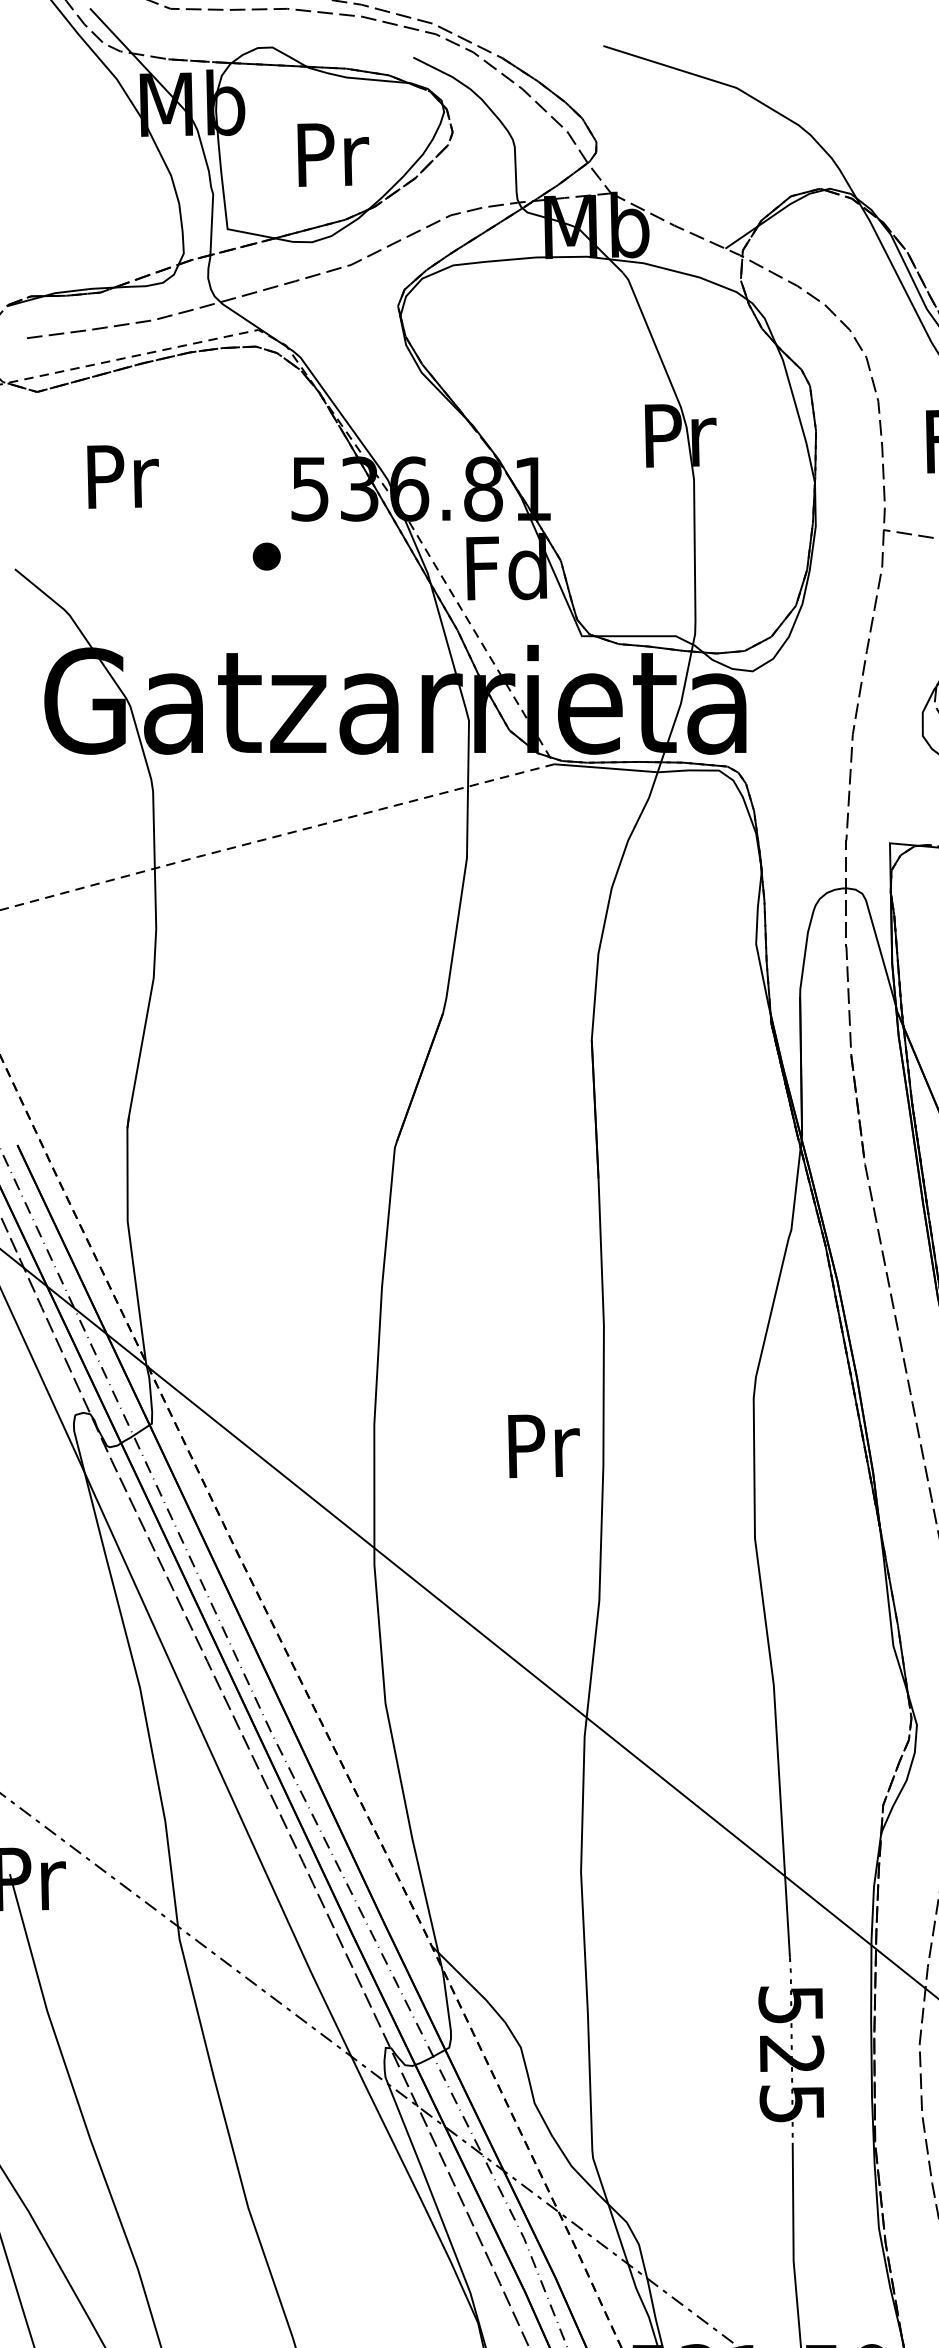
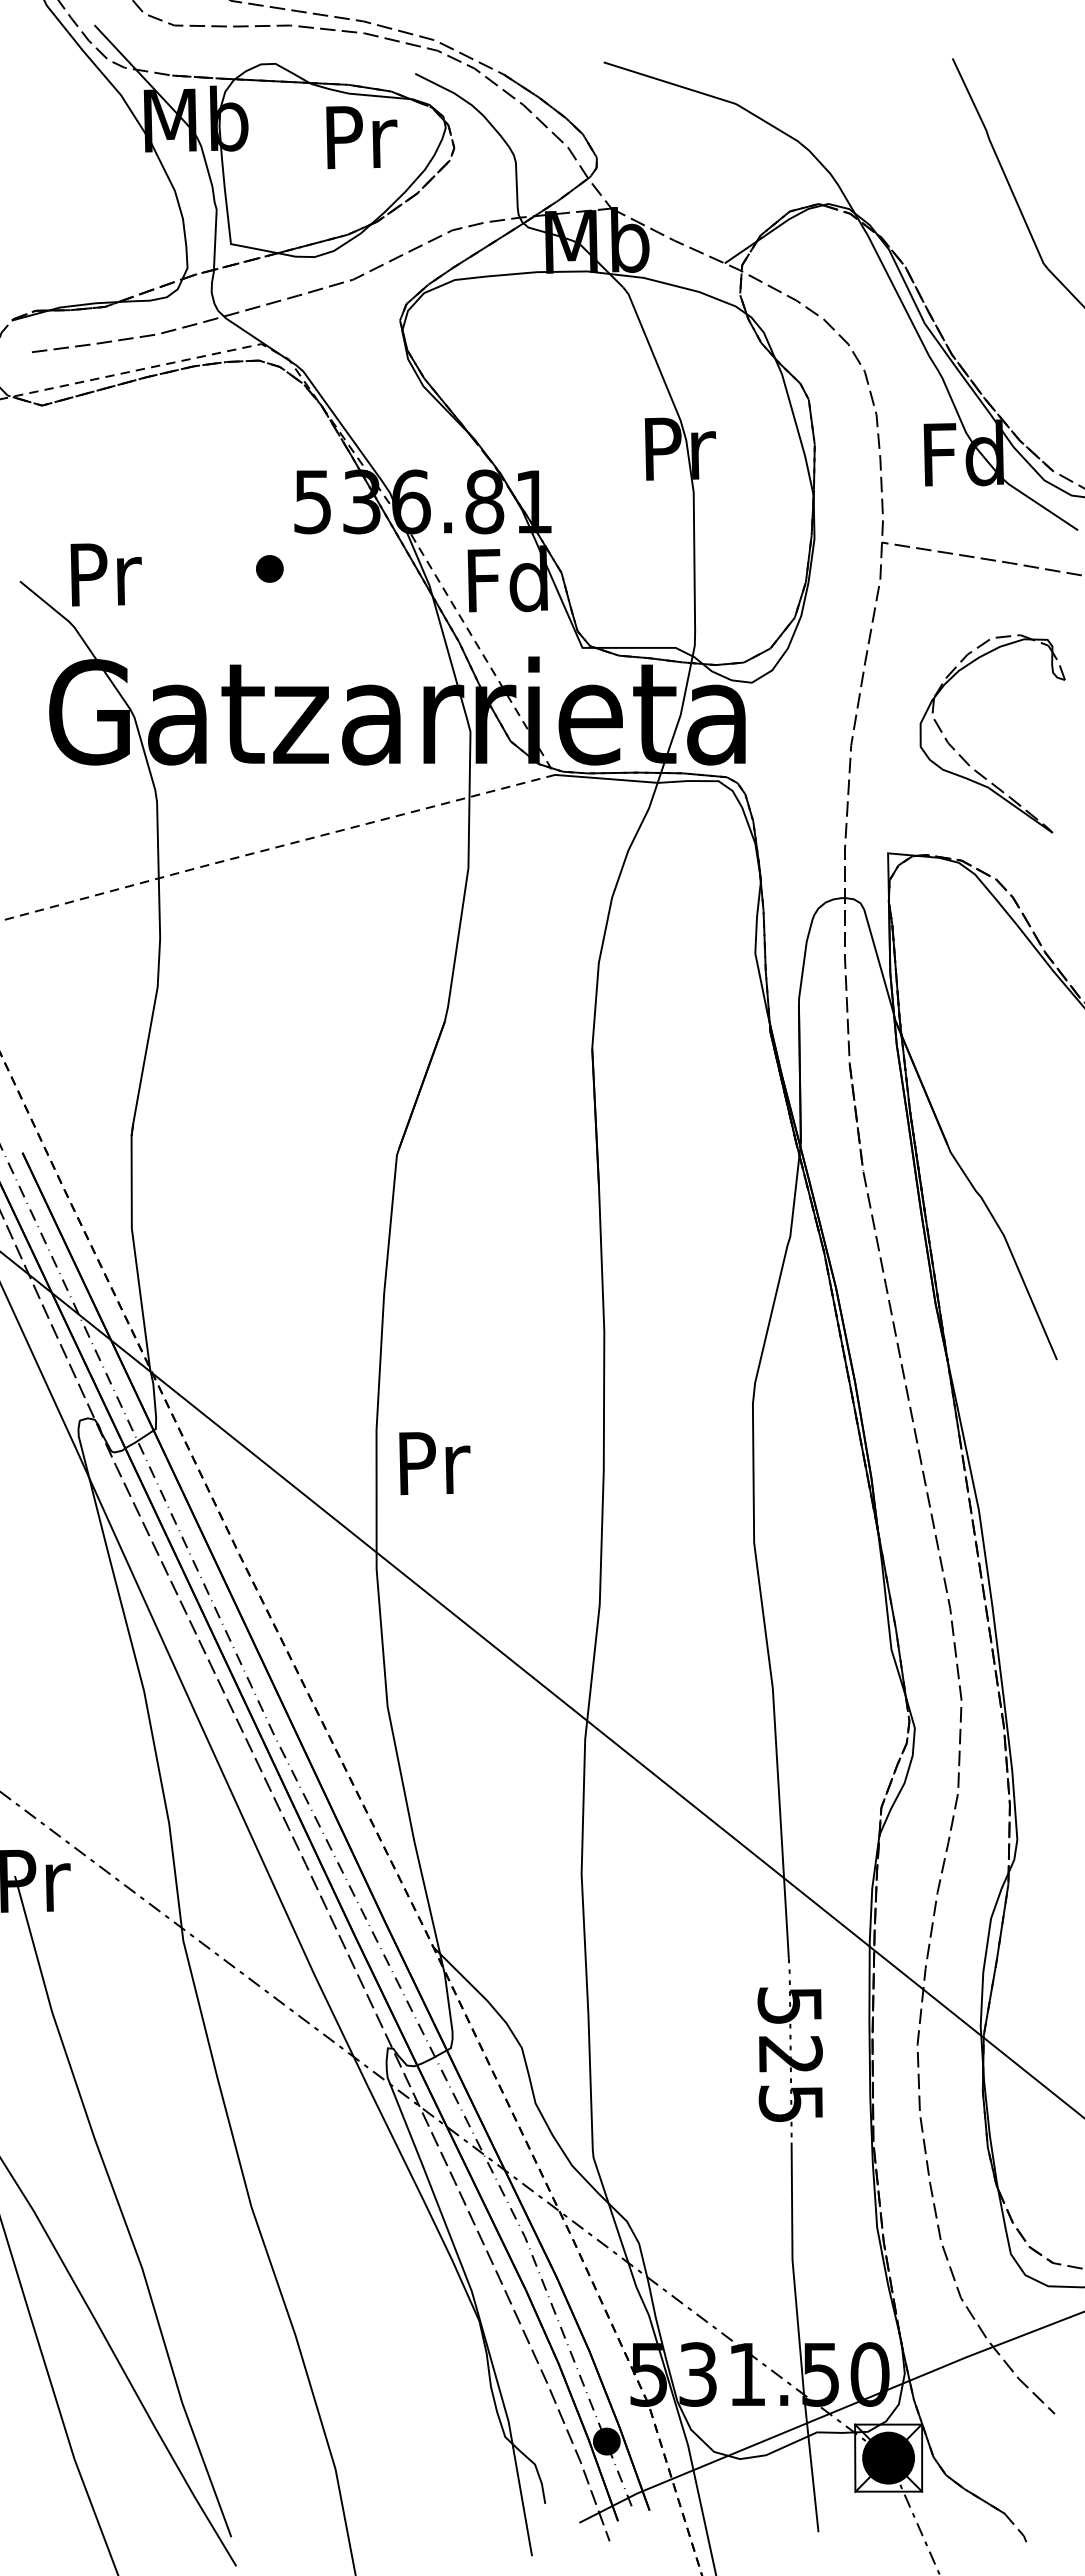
text: (332, 155) -> (361, 137), moved
text: (122, 476) -> (105, 574), moved
text: (543, 1446) -> (434, 1463), moved

